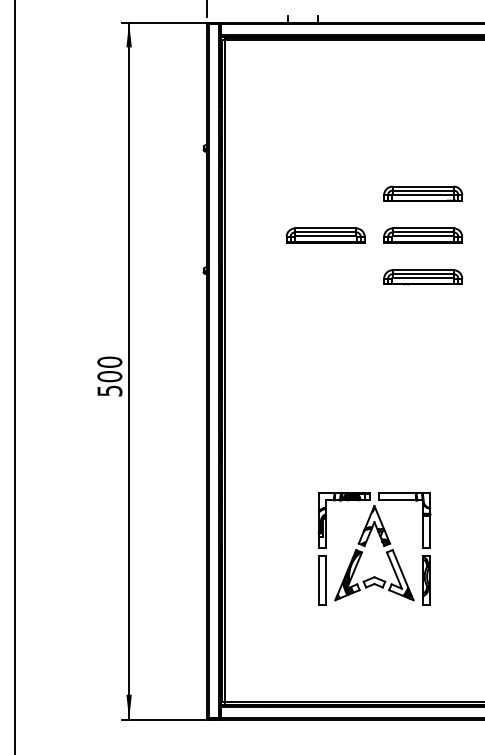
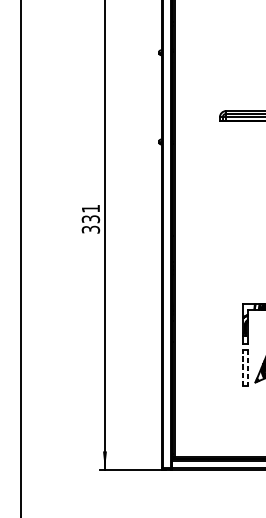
text: (109, 375) -> (90, 218), 500 -> 331
line: (318, 579) -> (243, 367), solid -> dashed
line: (325, 580) -> (248, 368), solid -> dashed

